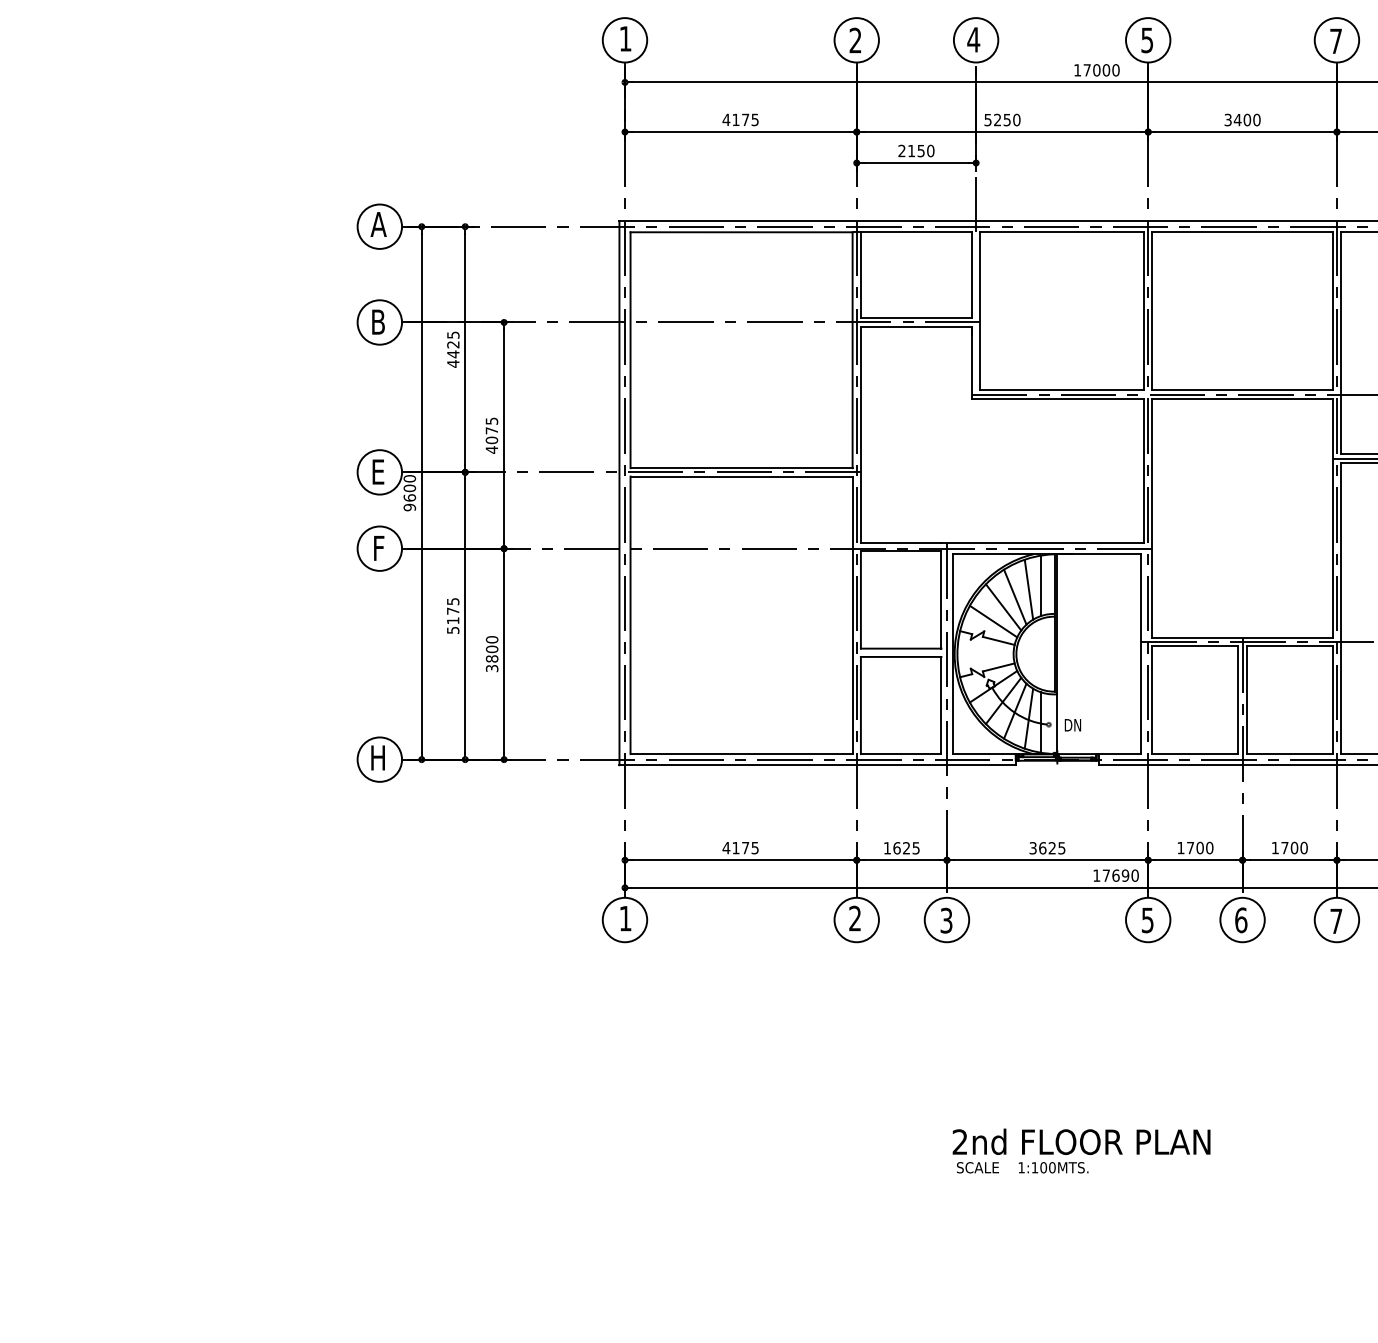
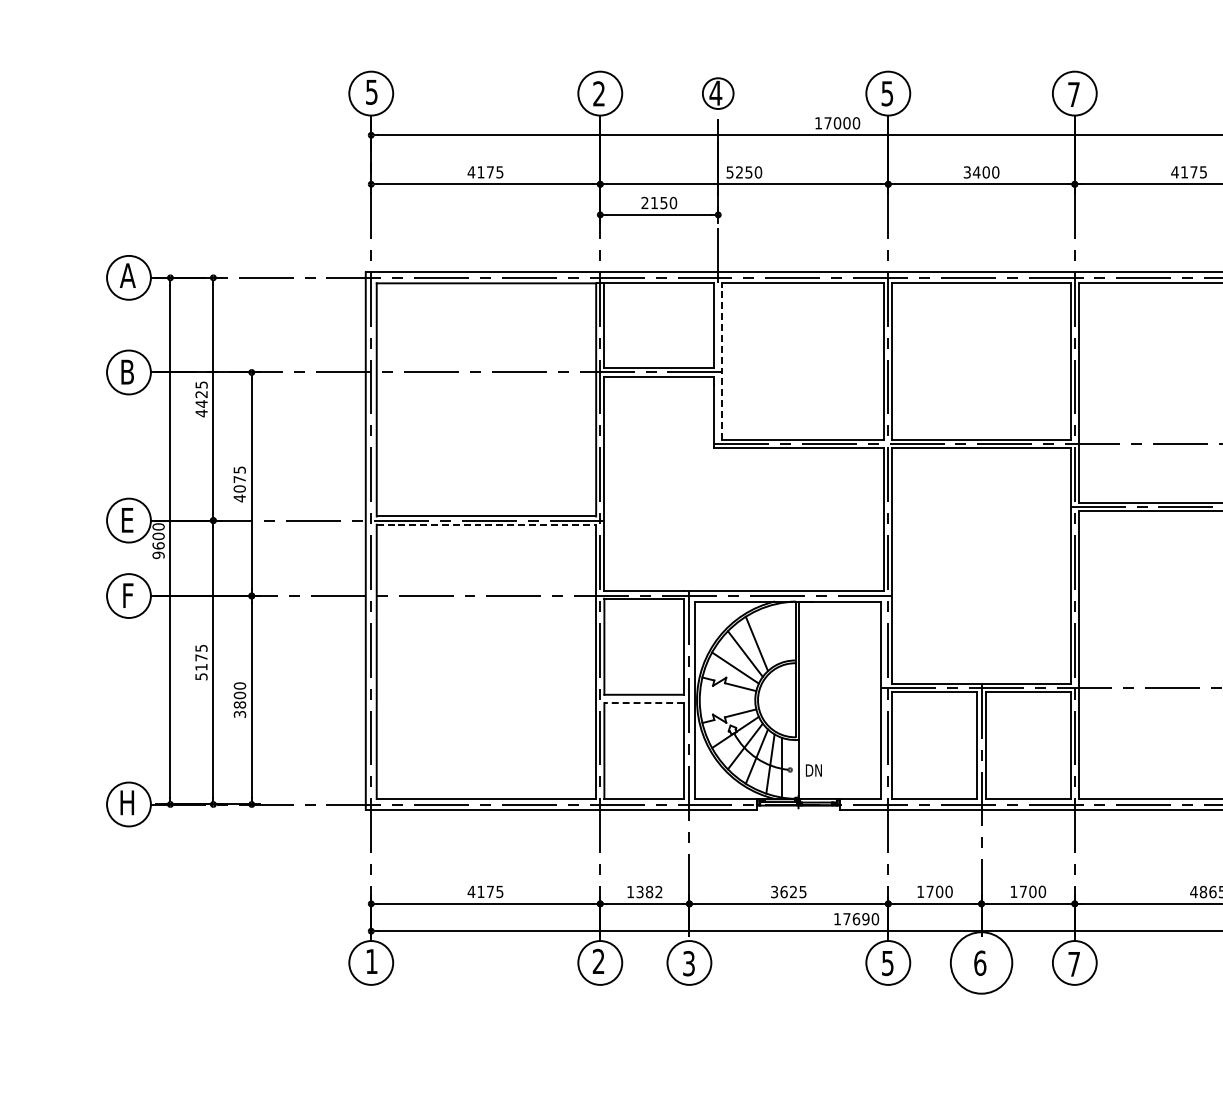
text: (625, 38) -> (371, 91), 1 -> 5
circle: (975, 40) -> (717, 93), size x0.7
line: (980, 310) -> (722, 360), solid -> dashed
line: (742, 476) -> (487, 524), solid -> dashed
line: (1040, 586) -> (781, 633), removed
line: (1028, 589) -> (769, 636), removed
line: (900, 656) -> (643, 702), solid -> dashed
text: (906, 848) -> (649, 892), 1625 -> 1382
circle: (1242, 919) -> (981, 962), size x1.4

